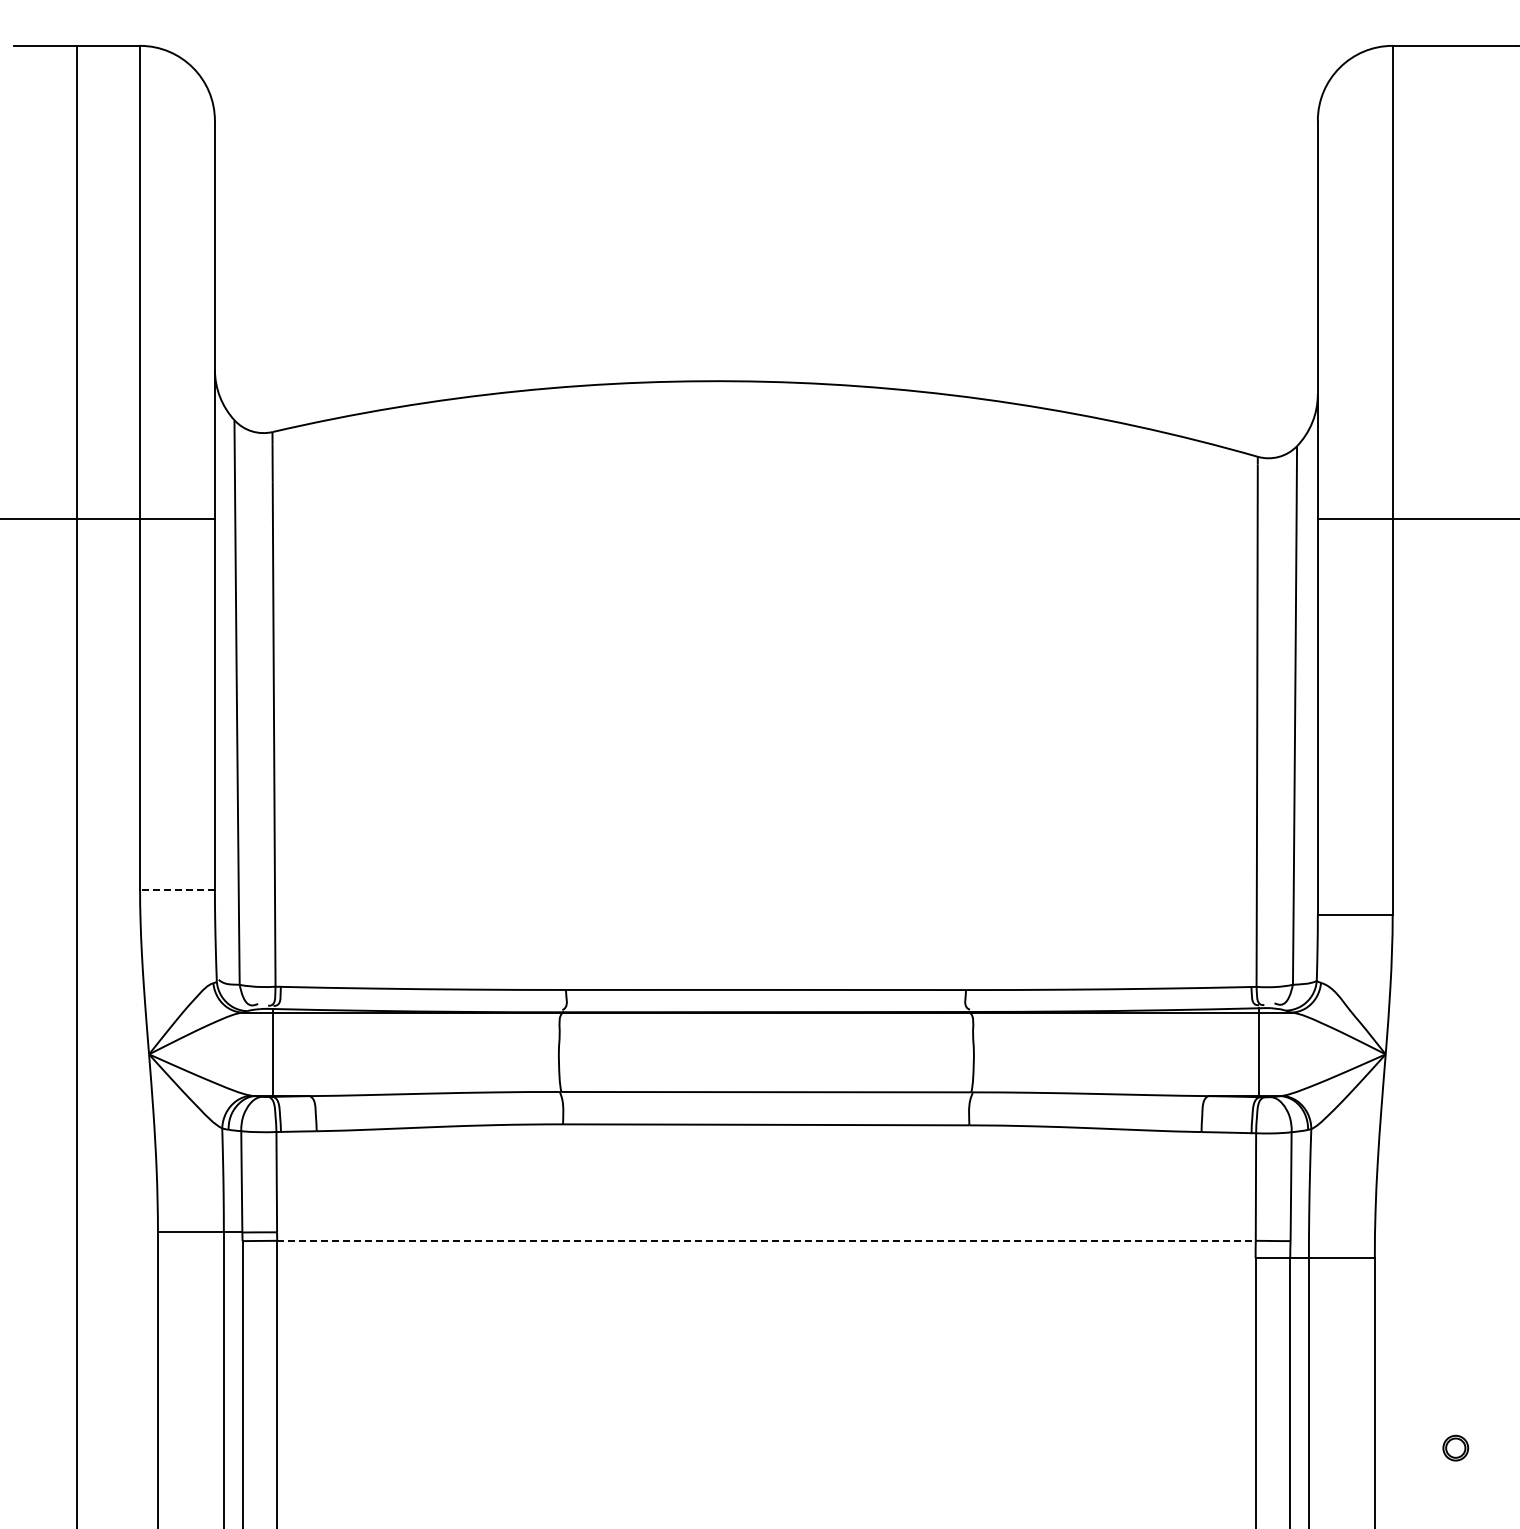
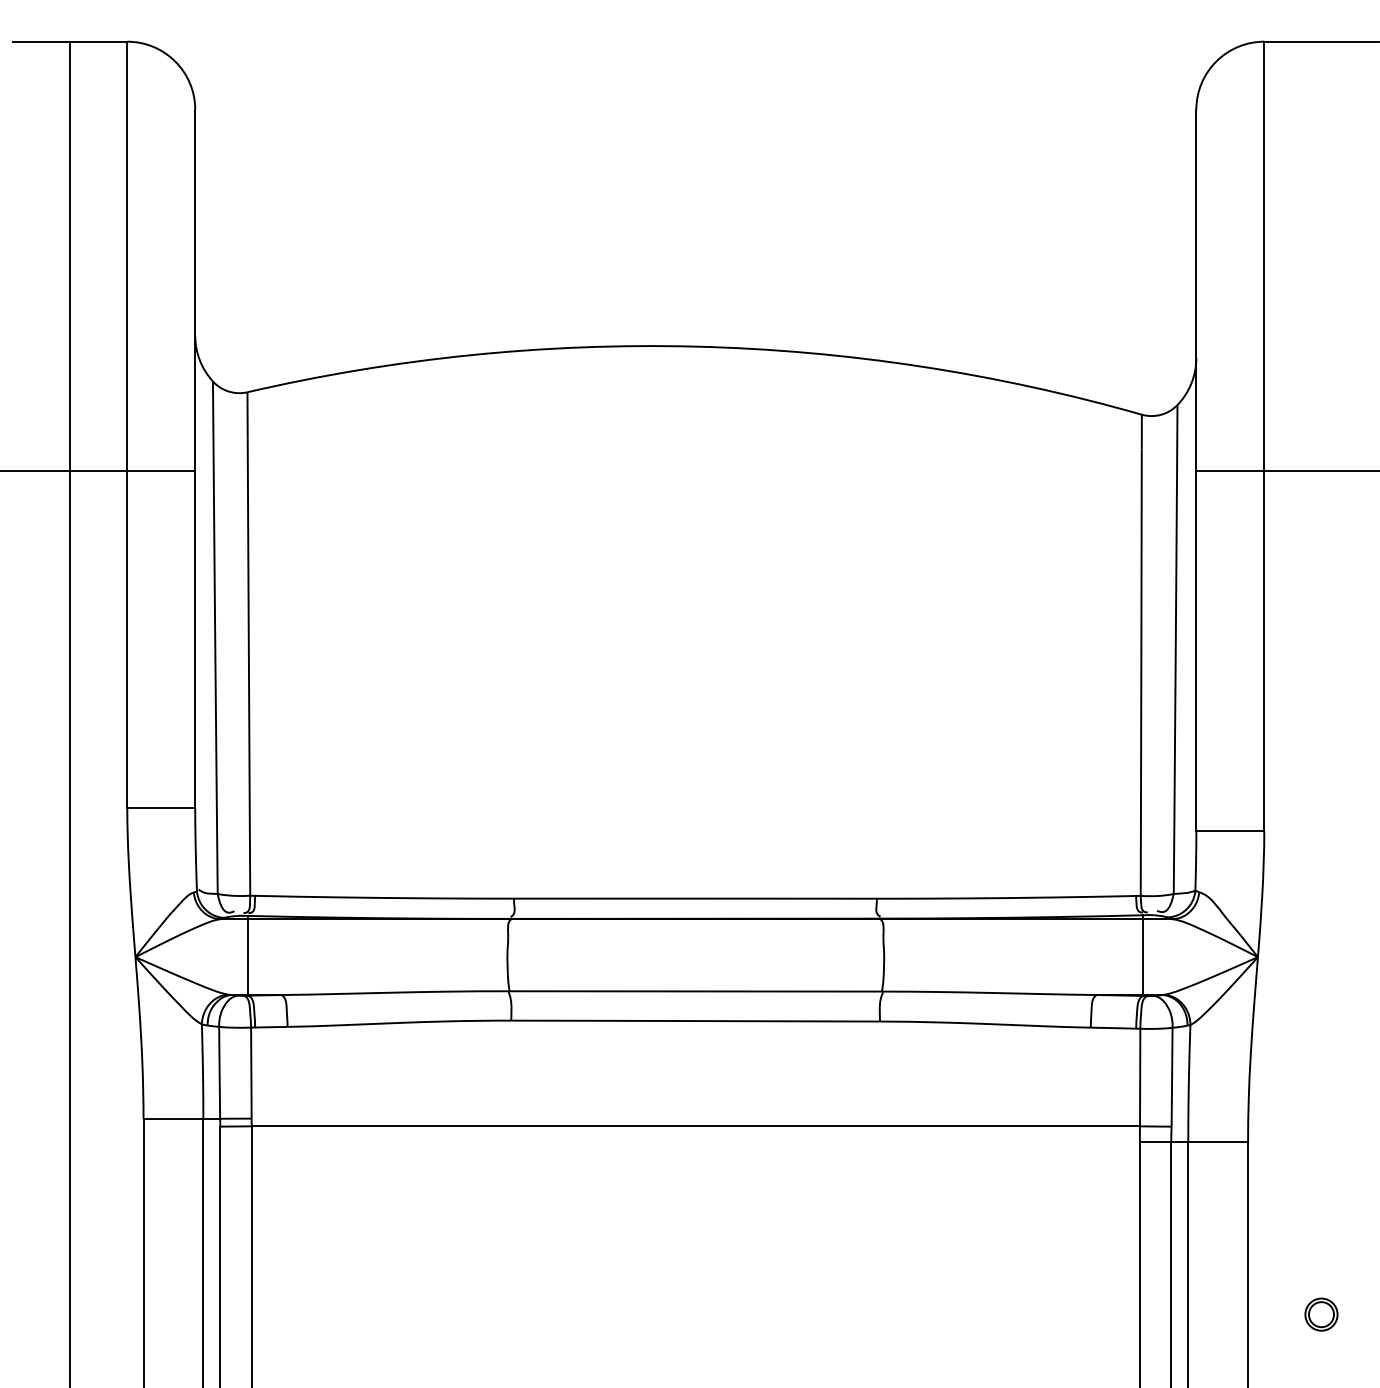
line: (177, 890) -> (161, 808), dashed -> solid
line: (766, 1240) -> (695, 1126), dashed -> solid
part: (1455, 1447) -> (1321, 1313), size x1.43

